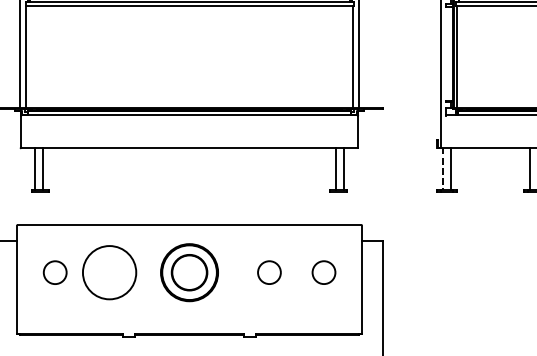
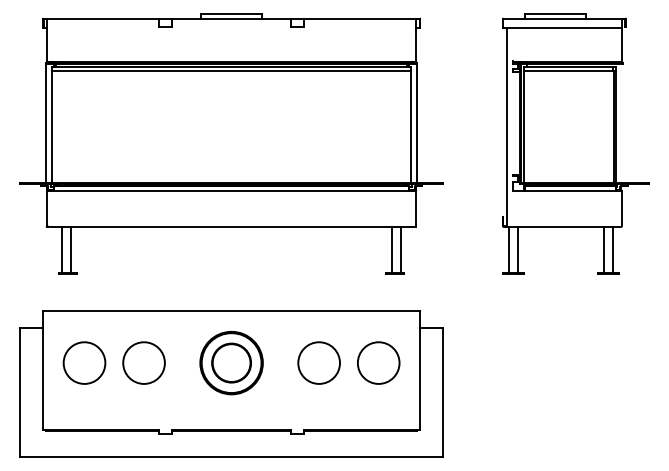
line: (442, 169) -> (508, 250), dashed -> solid
circle: (55, 272) -> (84, 362), size x1.67
circle: (109, 272) -> (143, 362), size x0.71
circle: (268, 272) -> (318, 362), size x1.67
circle: (323, 272) -> (378, 362), size x1.67

